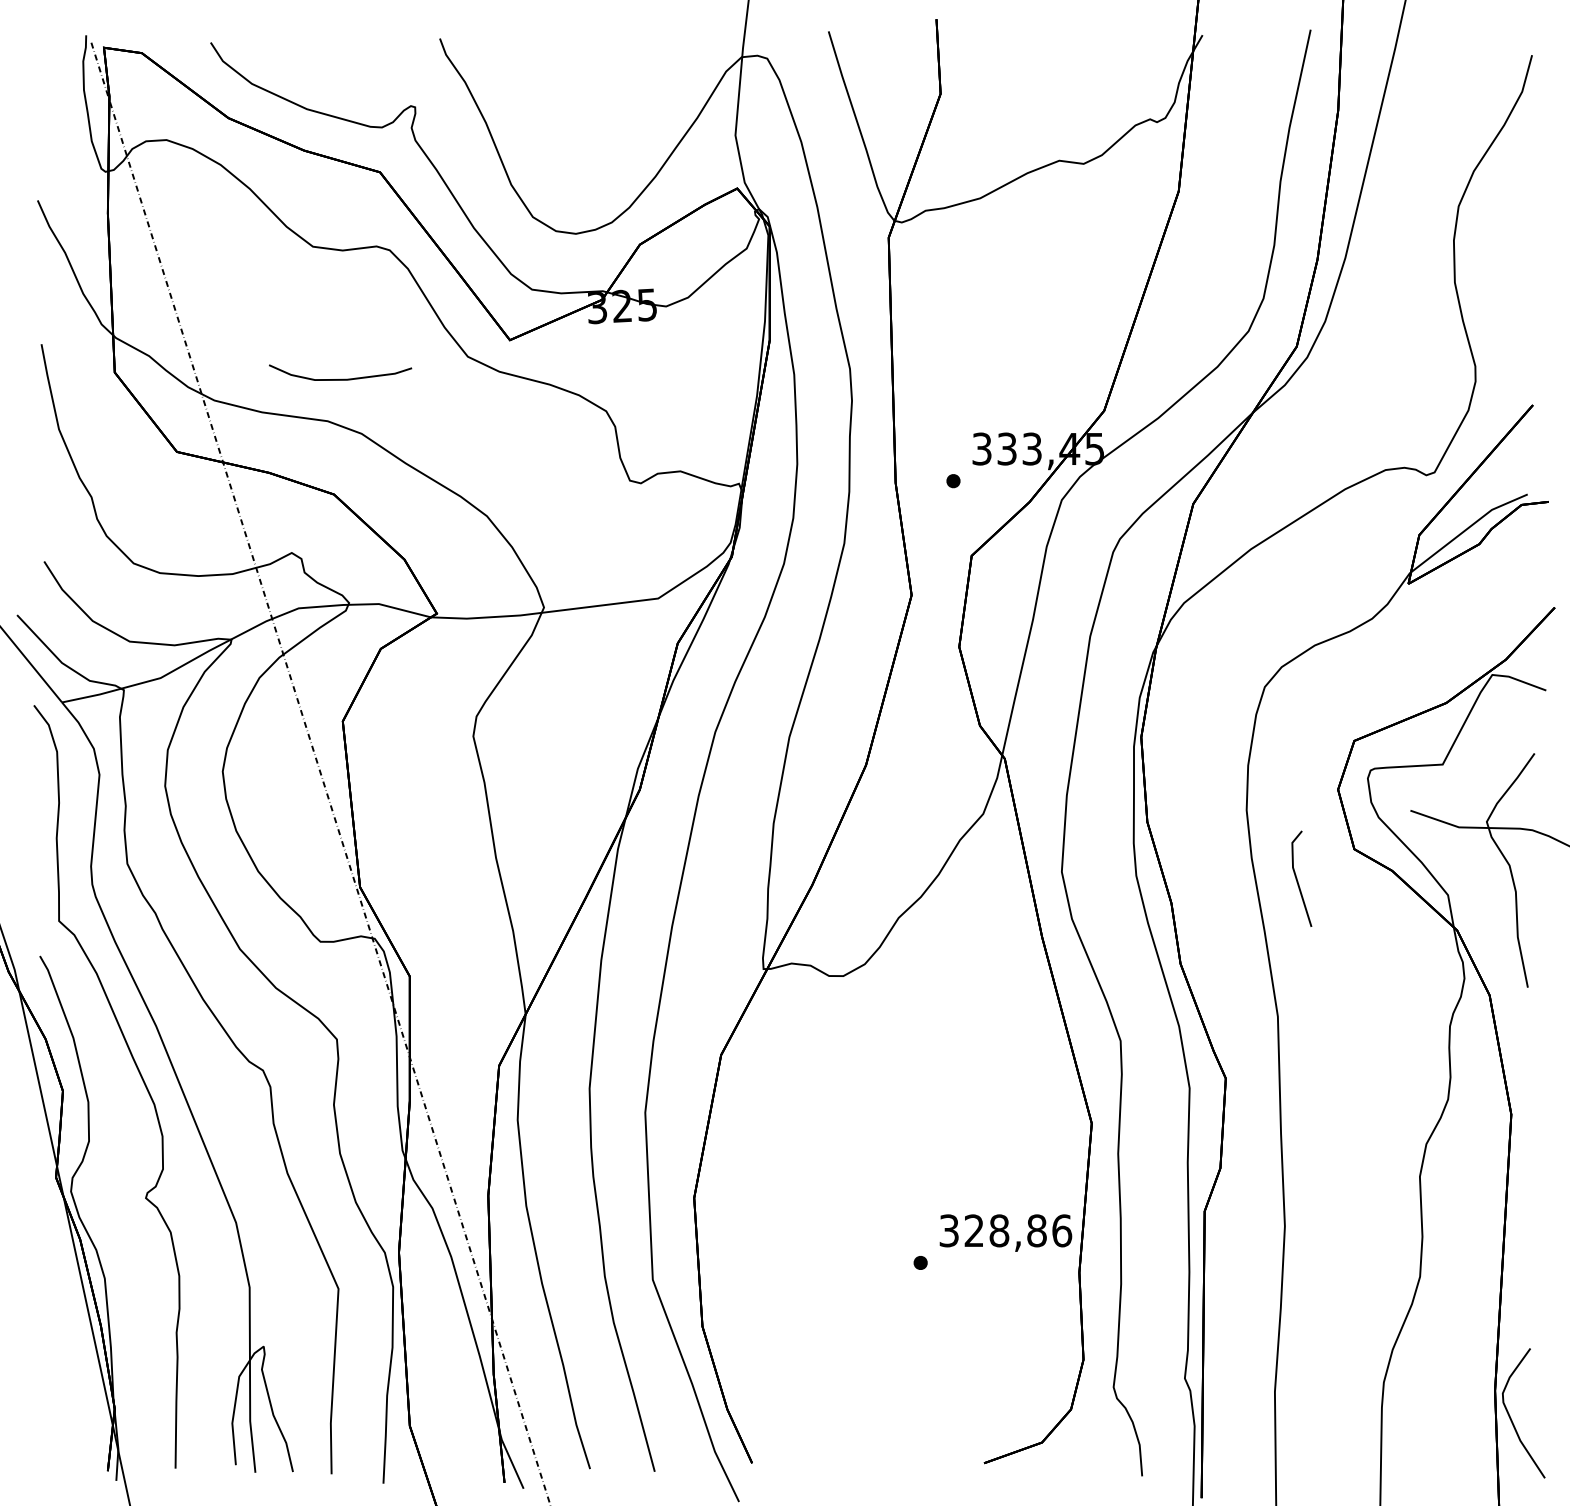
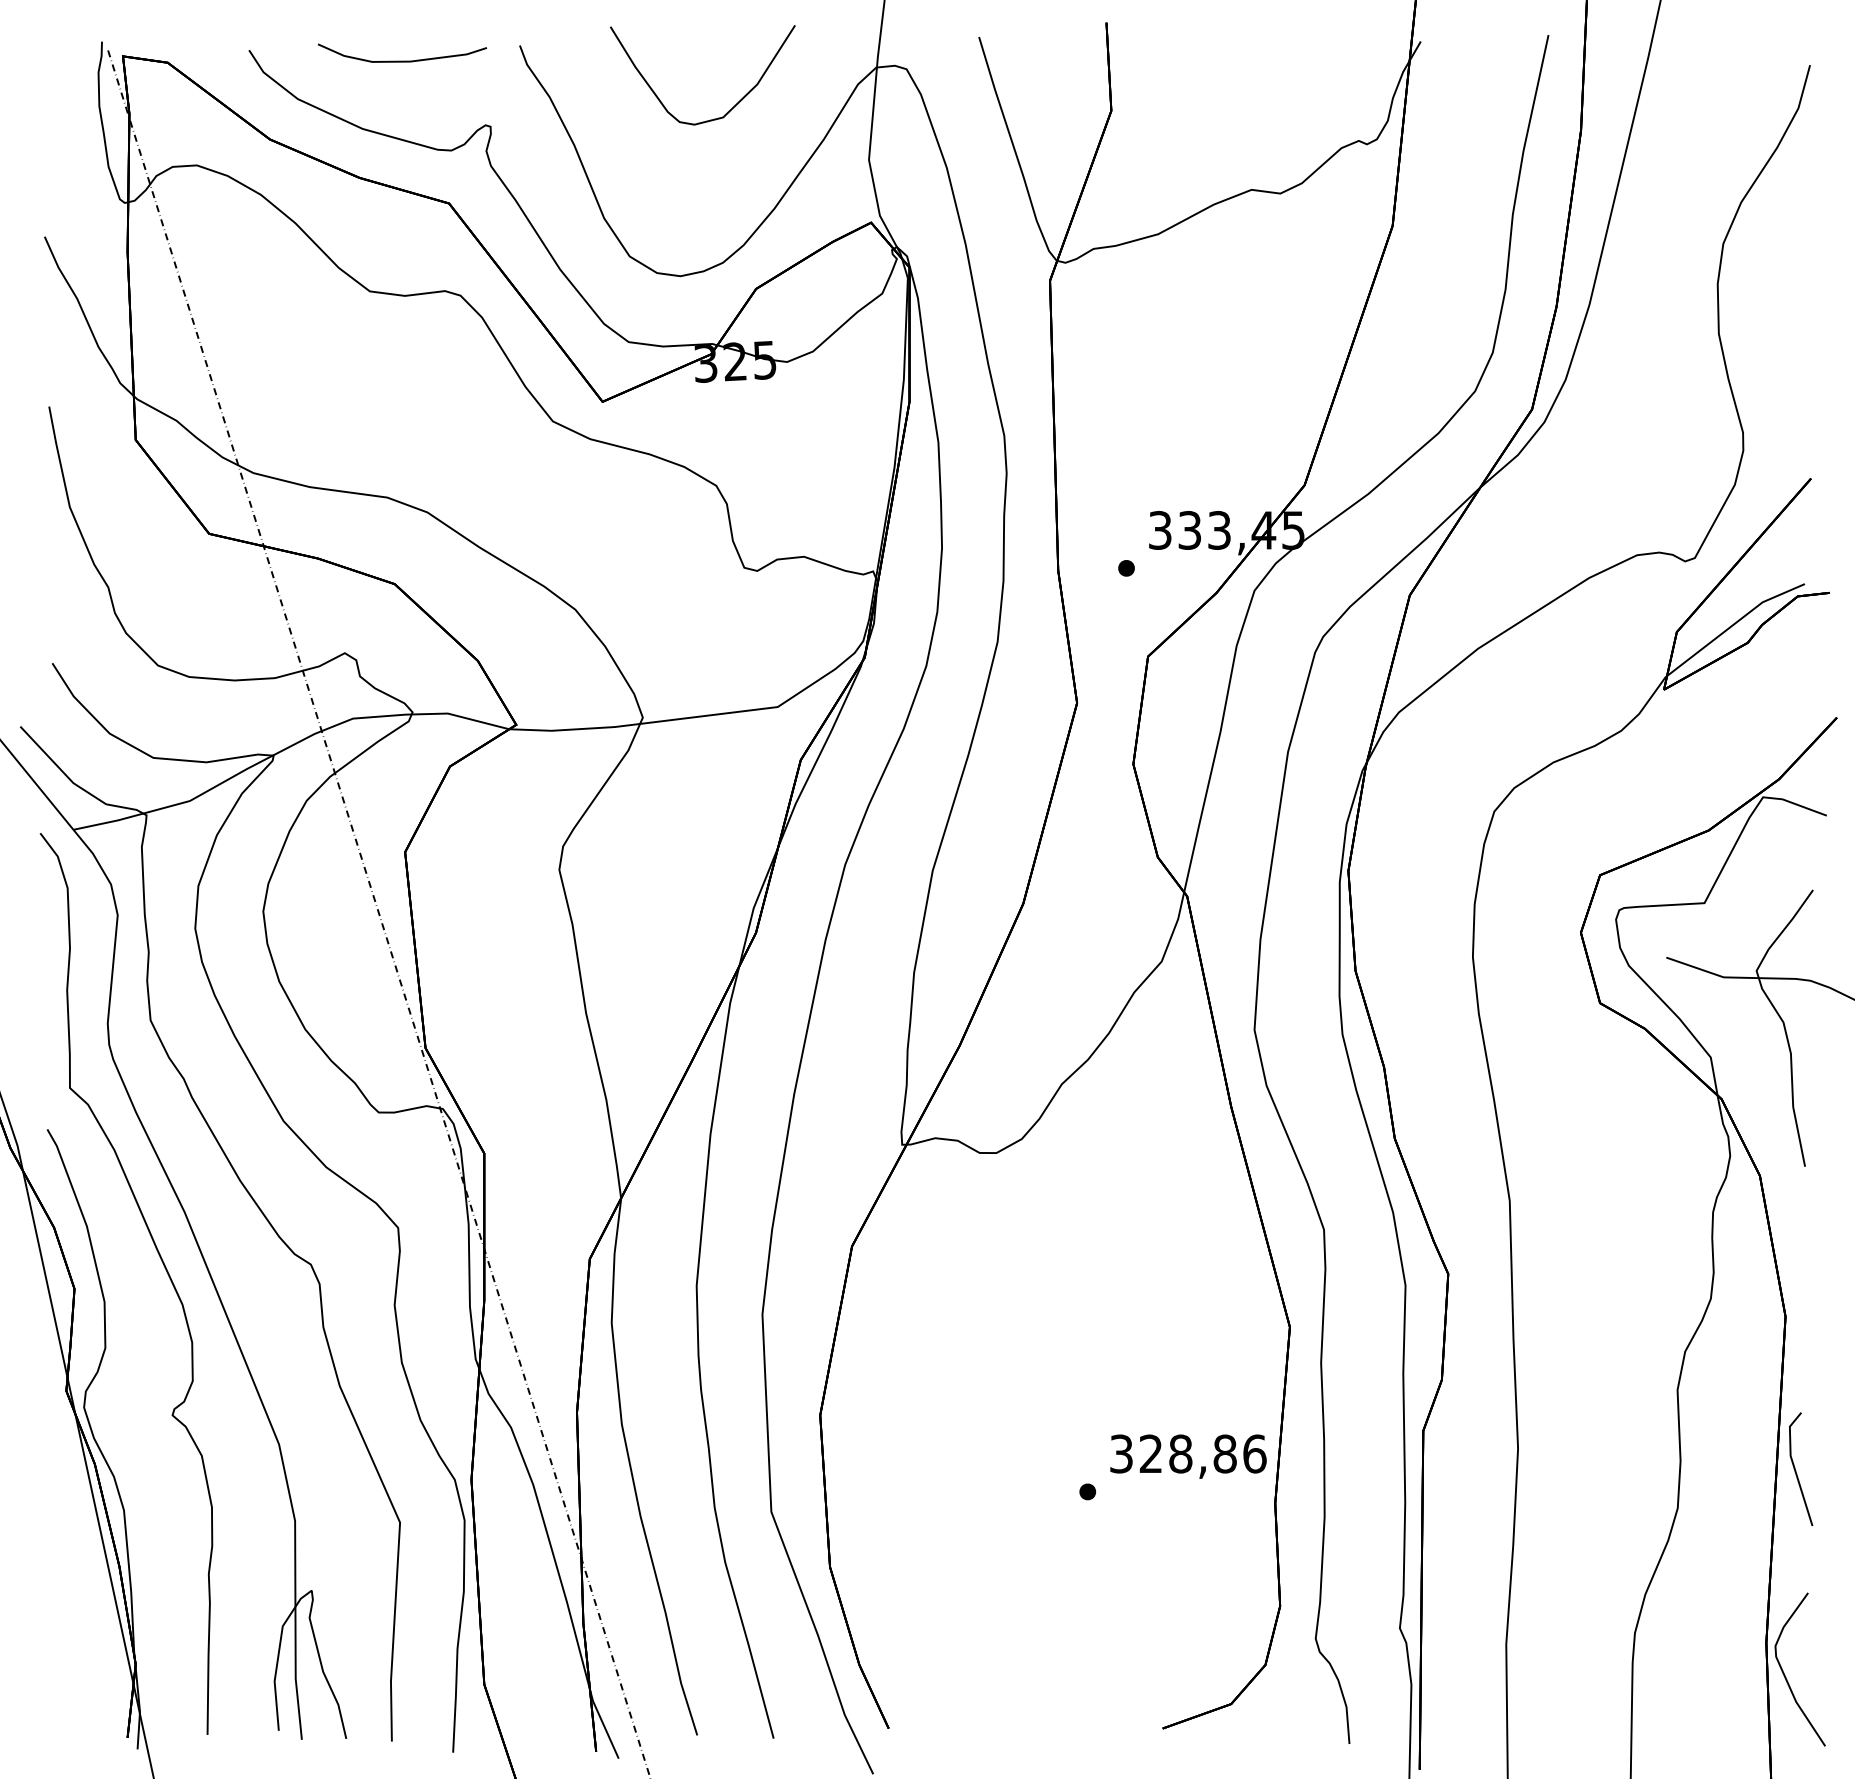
curve: (615, 94) -> (727, 111), added
curve: (340, 378) -> (402, 60), moved
line: (1297, 879) -> (1796, 1470), moved

